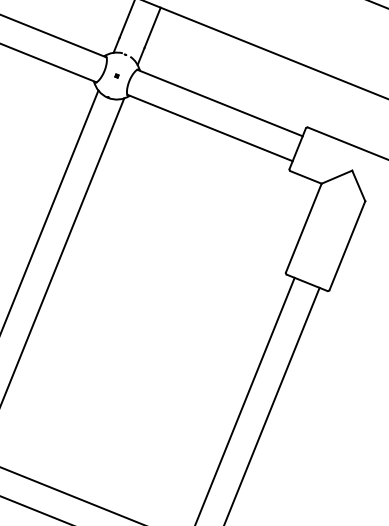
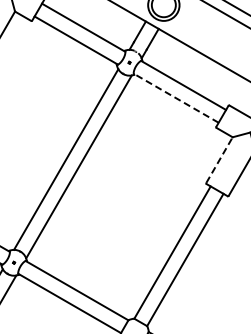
line: (208, 128) -> (175, 98), solid -> dashed
line: (303, 227) -> (219, 159), solid -> dashed

